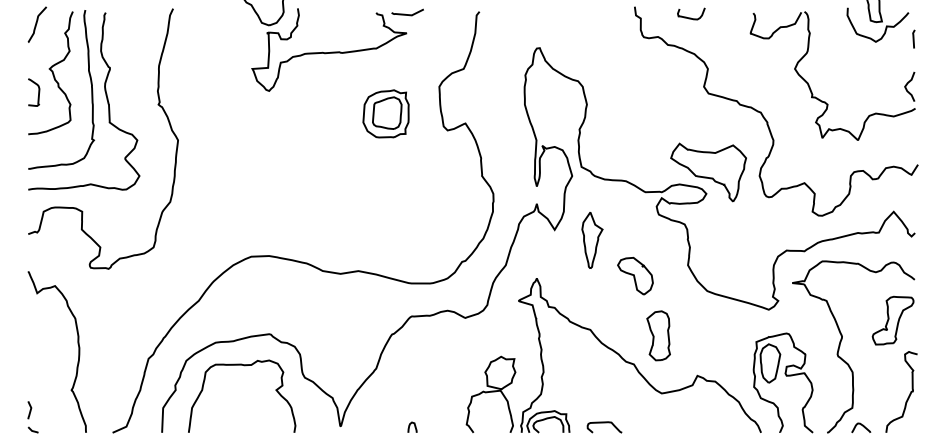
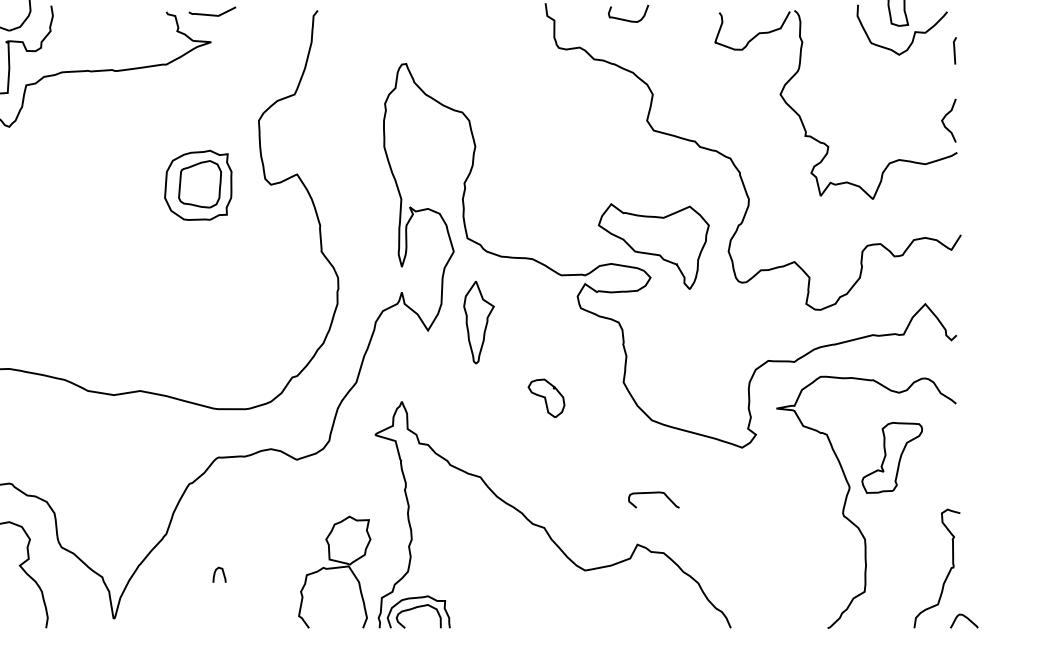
part: (385, 113) -> (197, 184), moved
part: (592, 240) -> (479, 322), moved
part: (635, 275) -> (546, 397), size x0.7
part: (892, 320) -> (891, 457), moved
part: (658, 335) -> (580, 485), removed
part: (786, 376) -> (768, 545), removed
curve: (604, 423) -> (653, 494), moved
curve: (410, 426) -> (216, 573), moved
curve: (862, 426) -> (966, 618), moved

